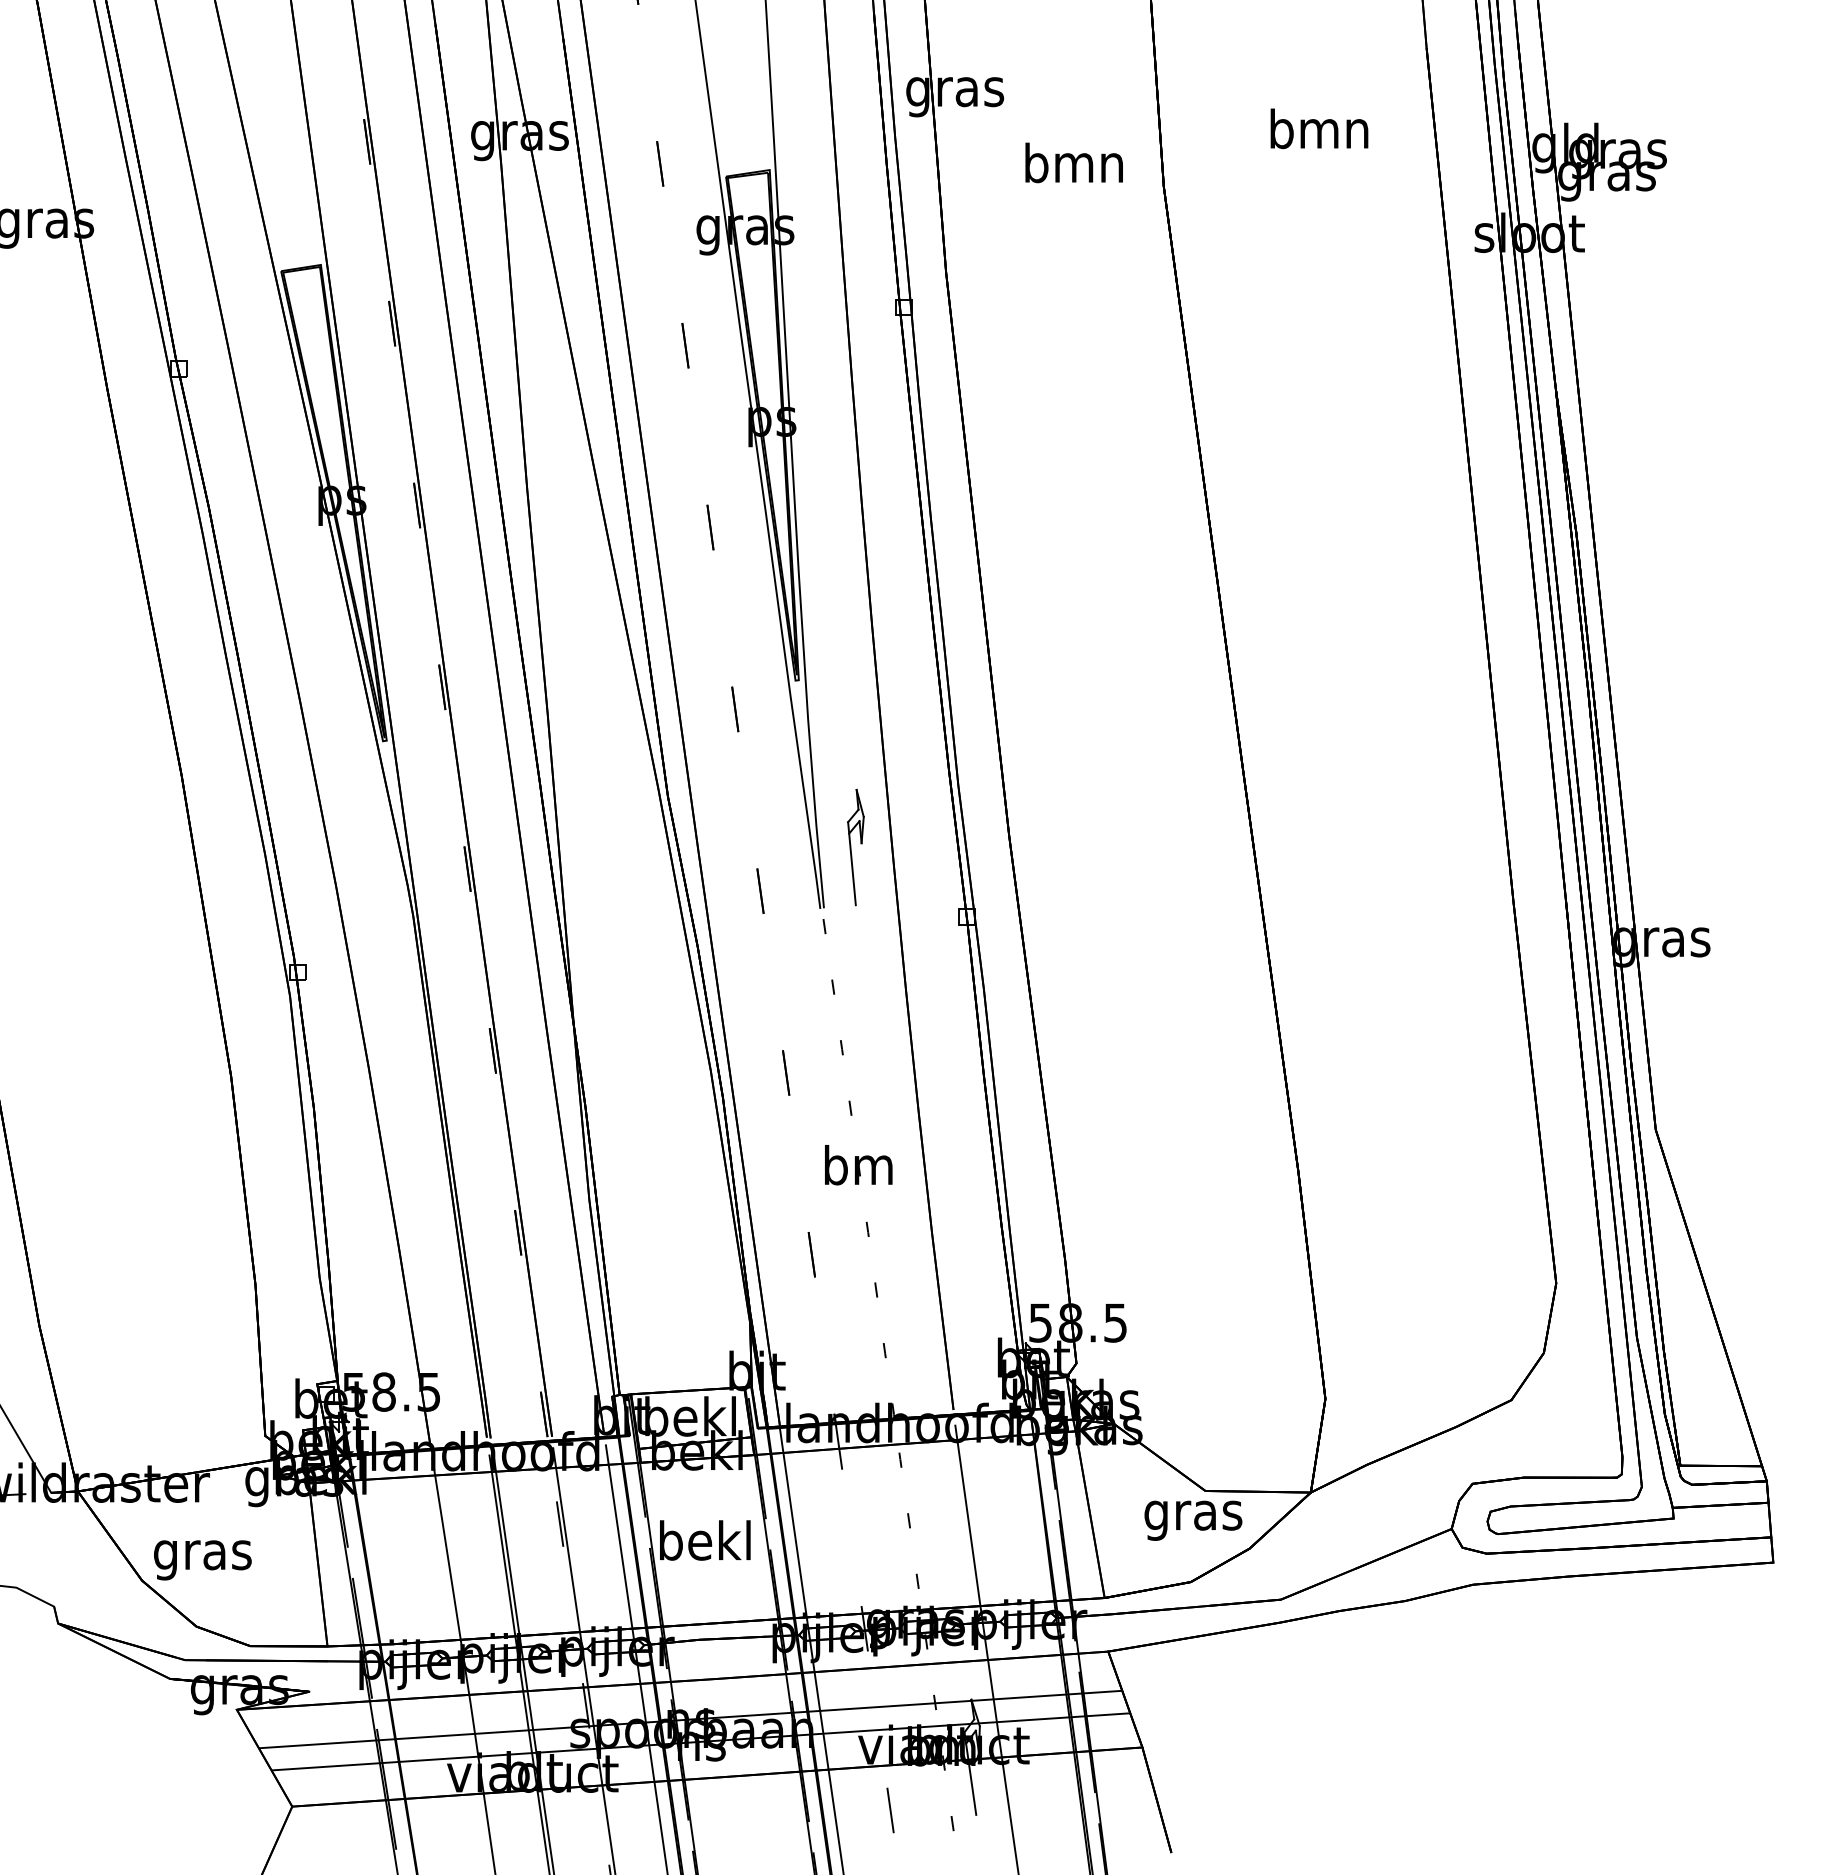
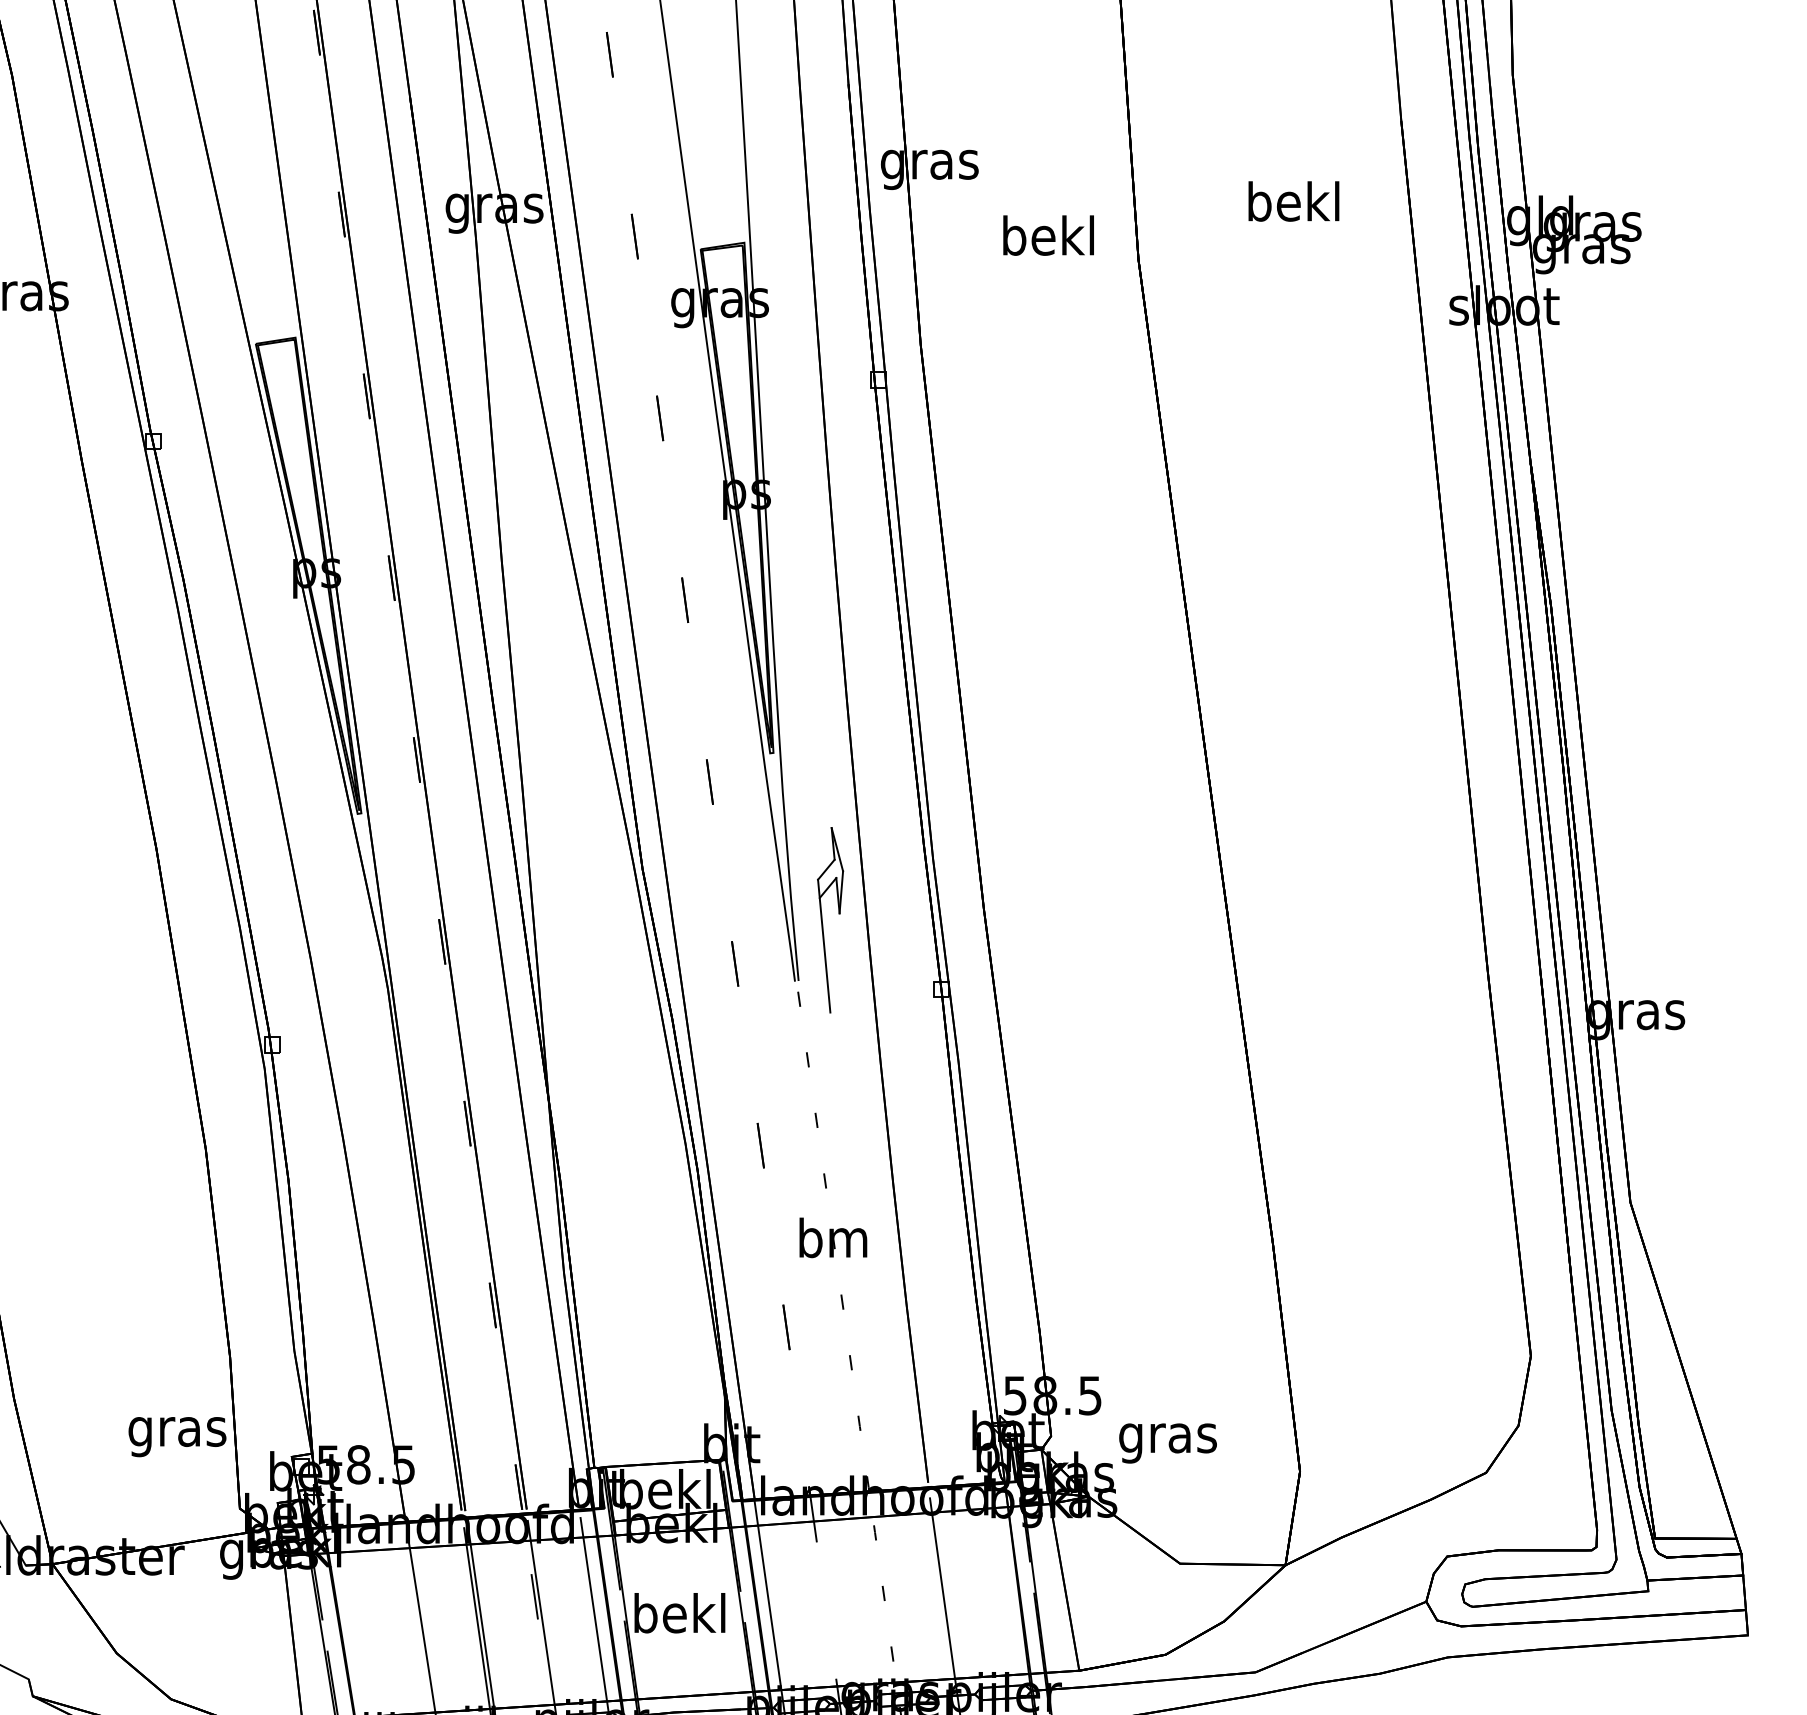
text: (1319, 128) -> (1294, 201), bmn -> bekl
text: (1073, 162) -> (1048, 235), bmn -> bekl
part: (855, 847) -> (830, 920), size x1.6
text: (1193, 1520) -> (1168, 1443), moved
text: (202, 1560) -> (177, 1437), moved

